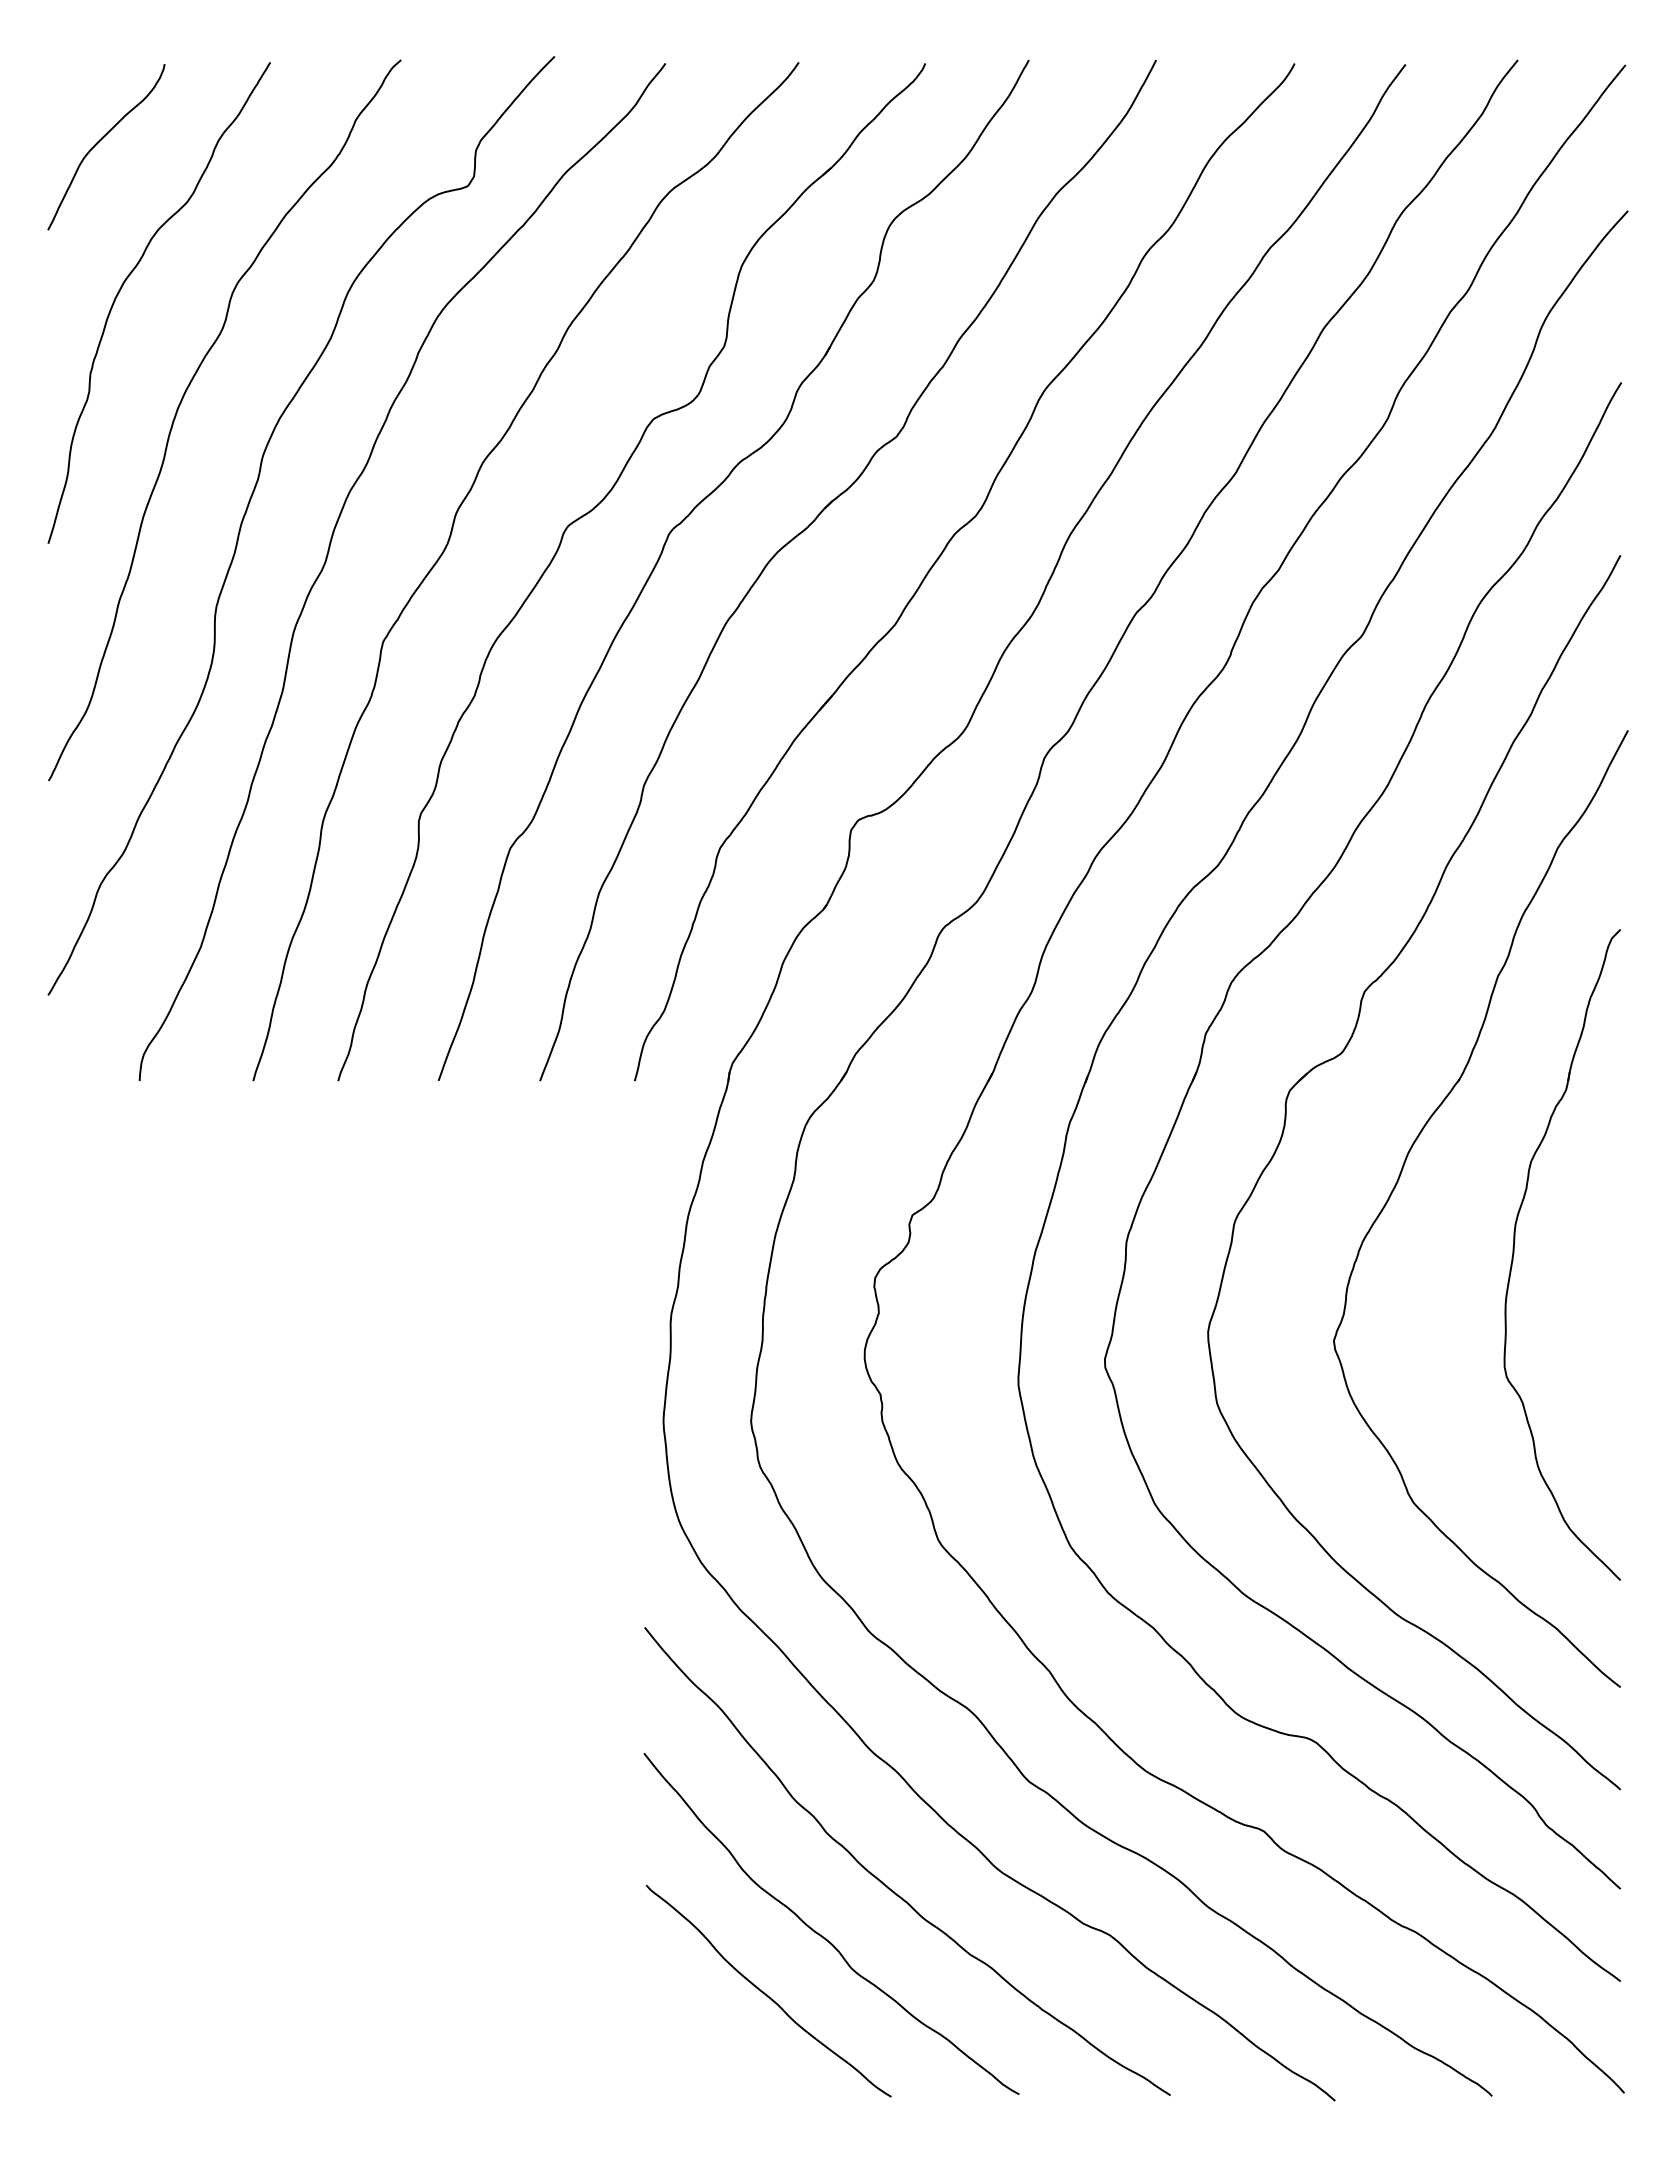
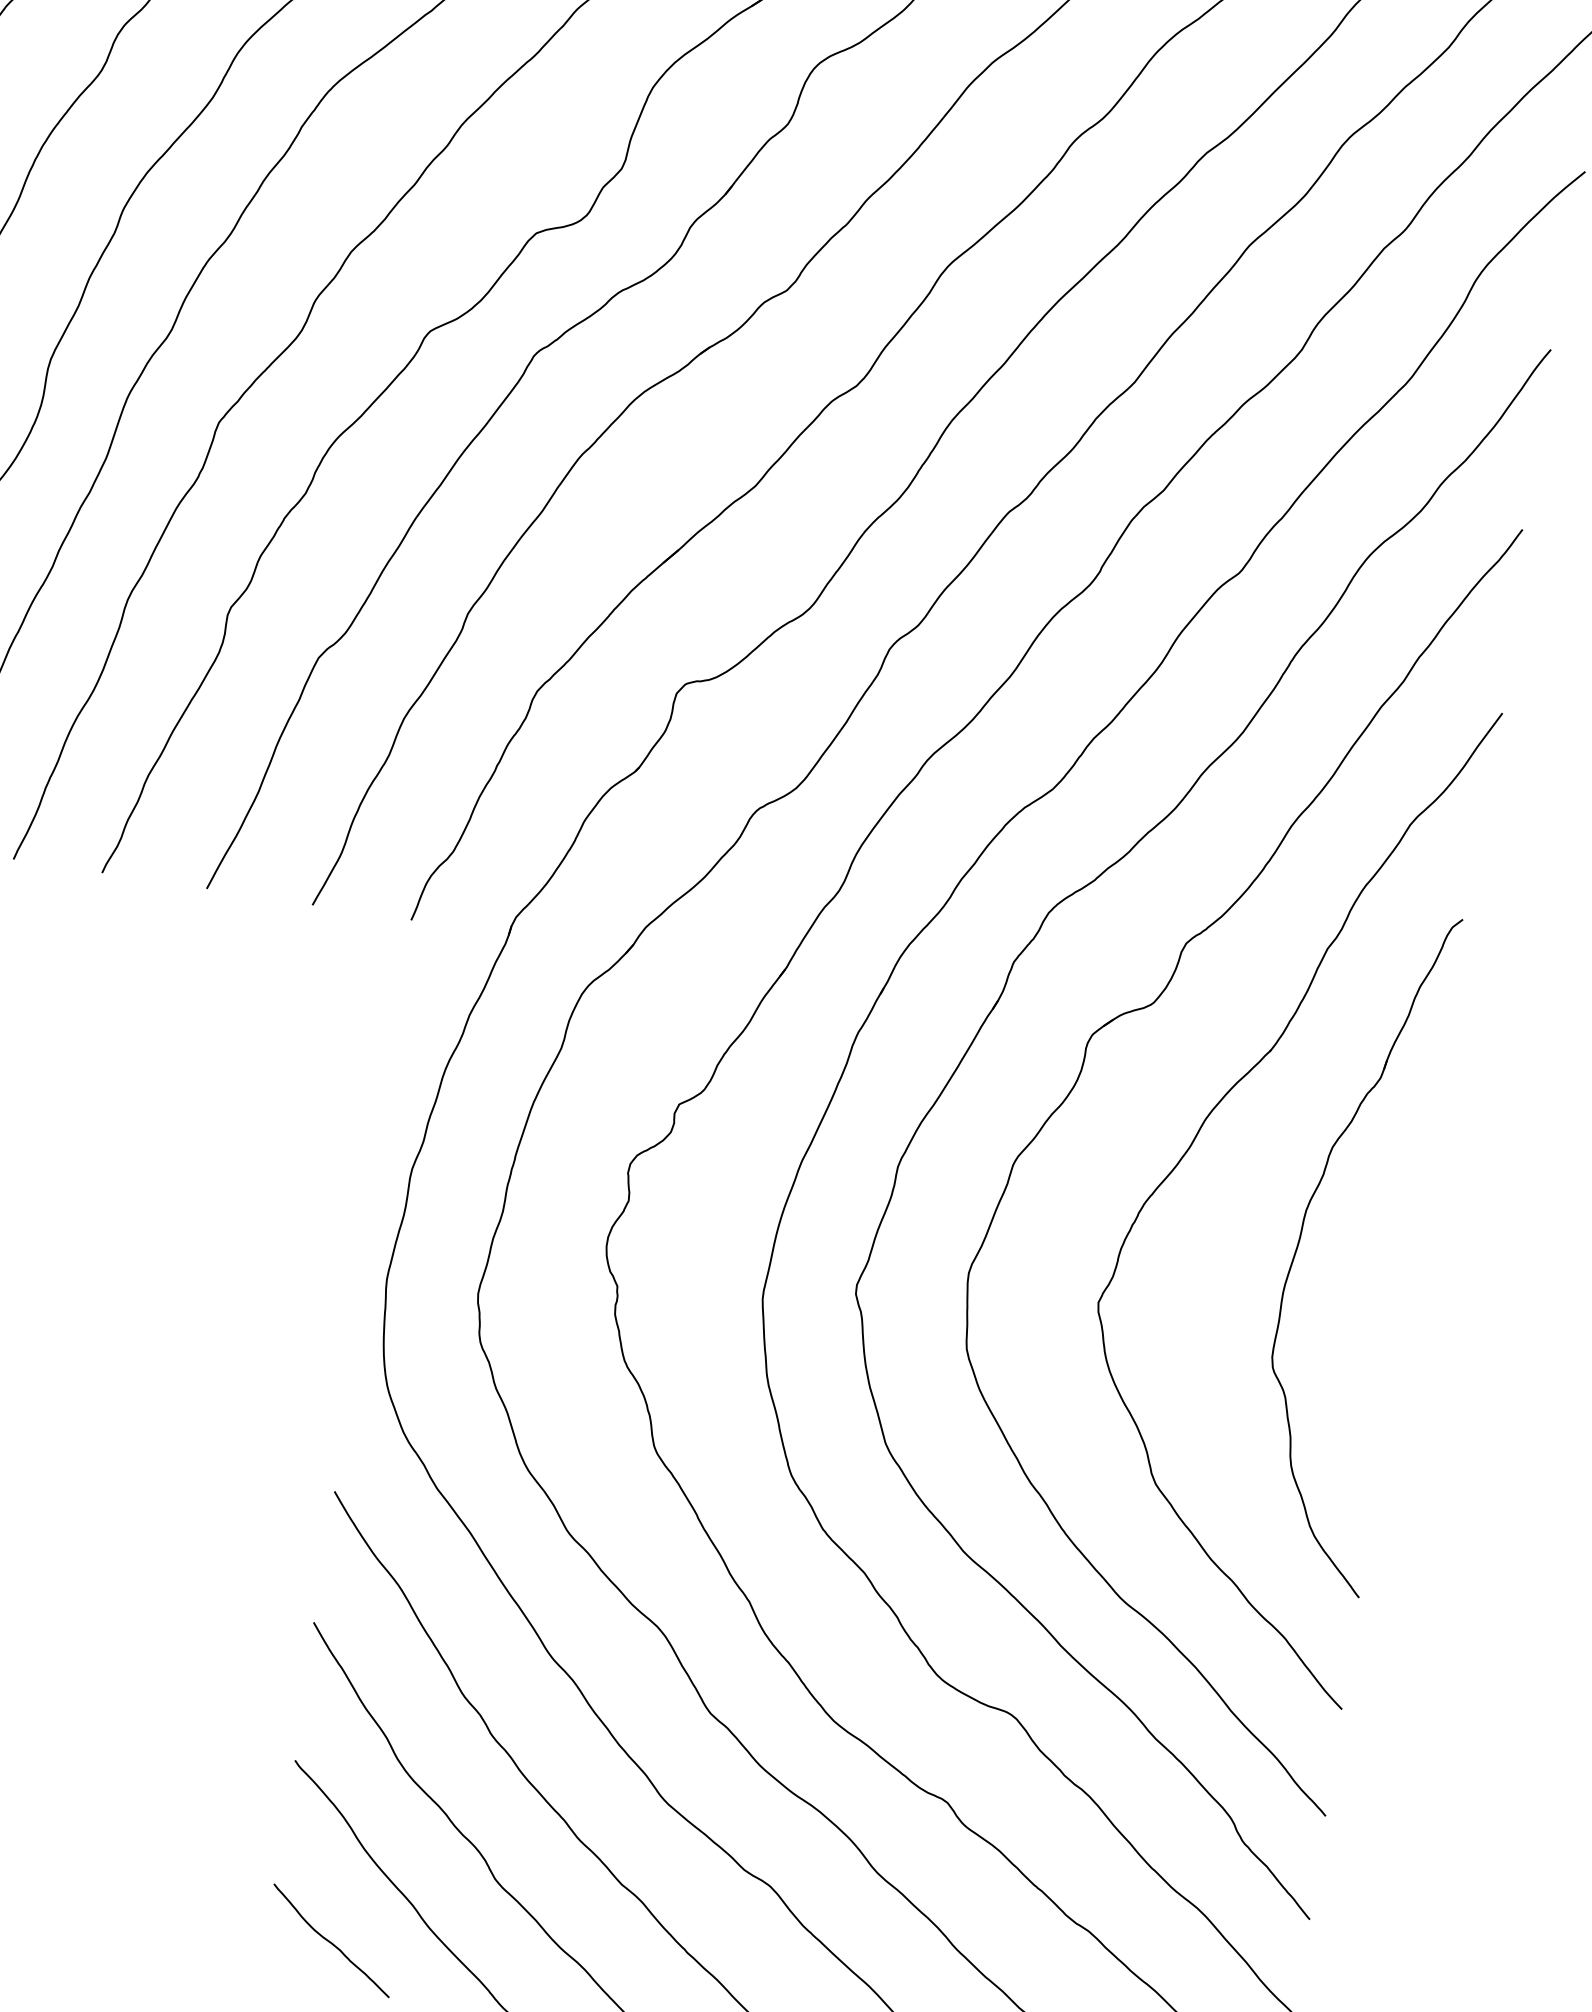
curve: (705, 2049) -> (330, 1940), added

